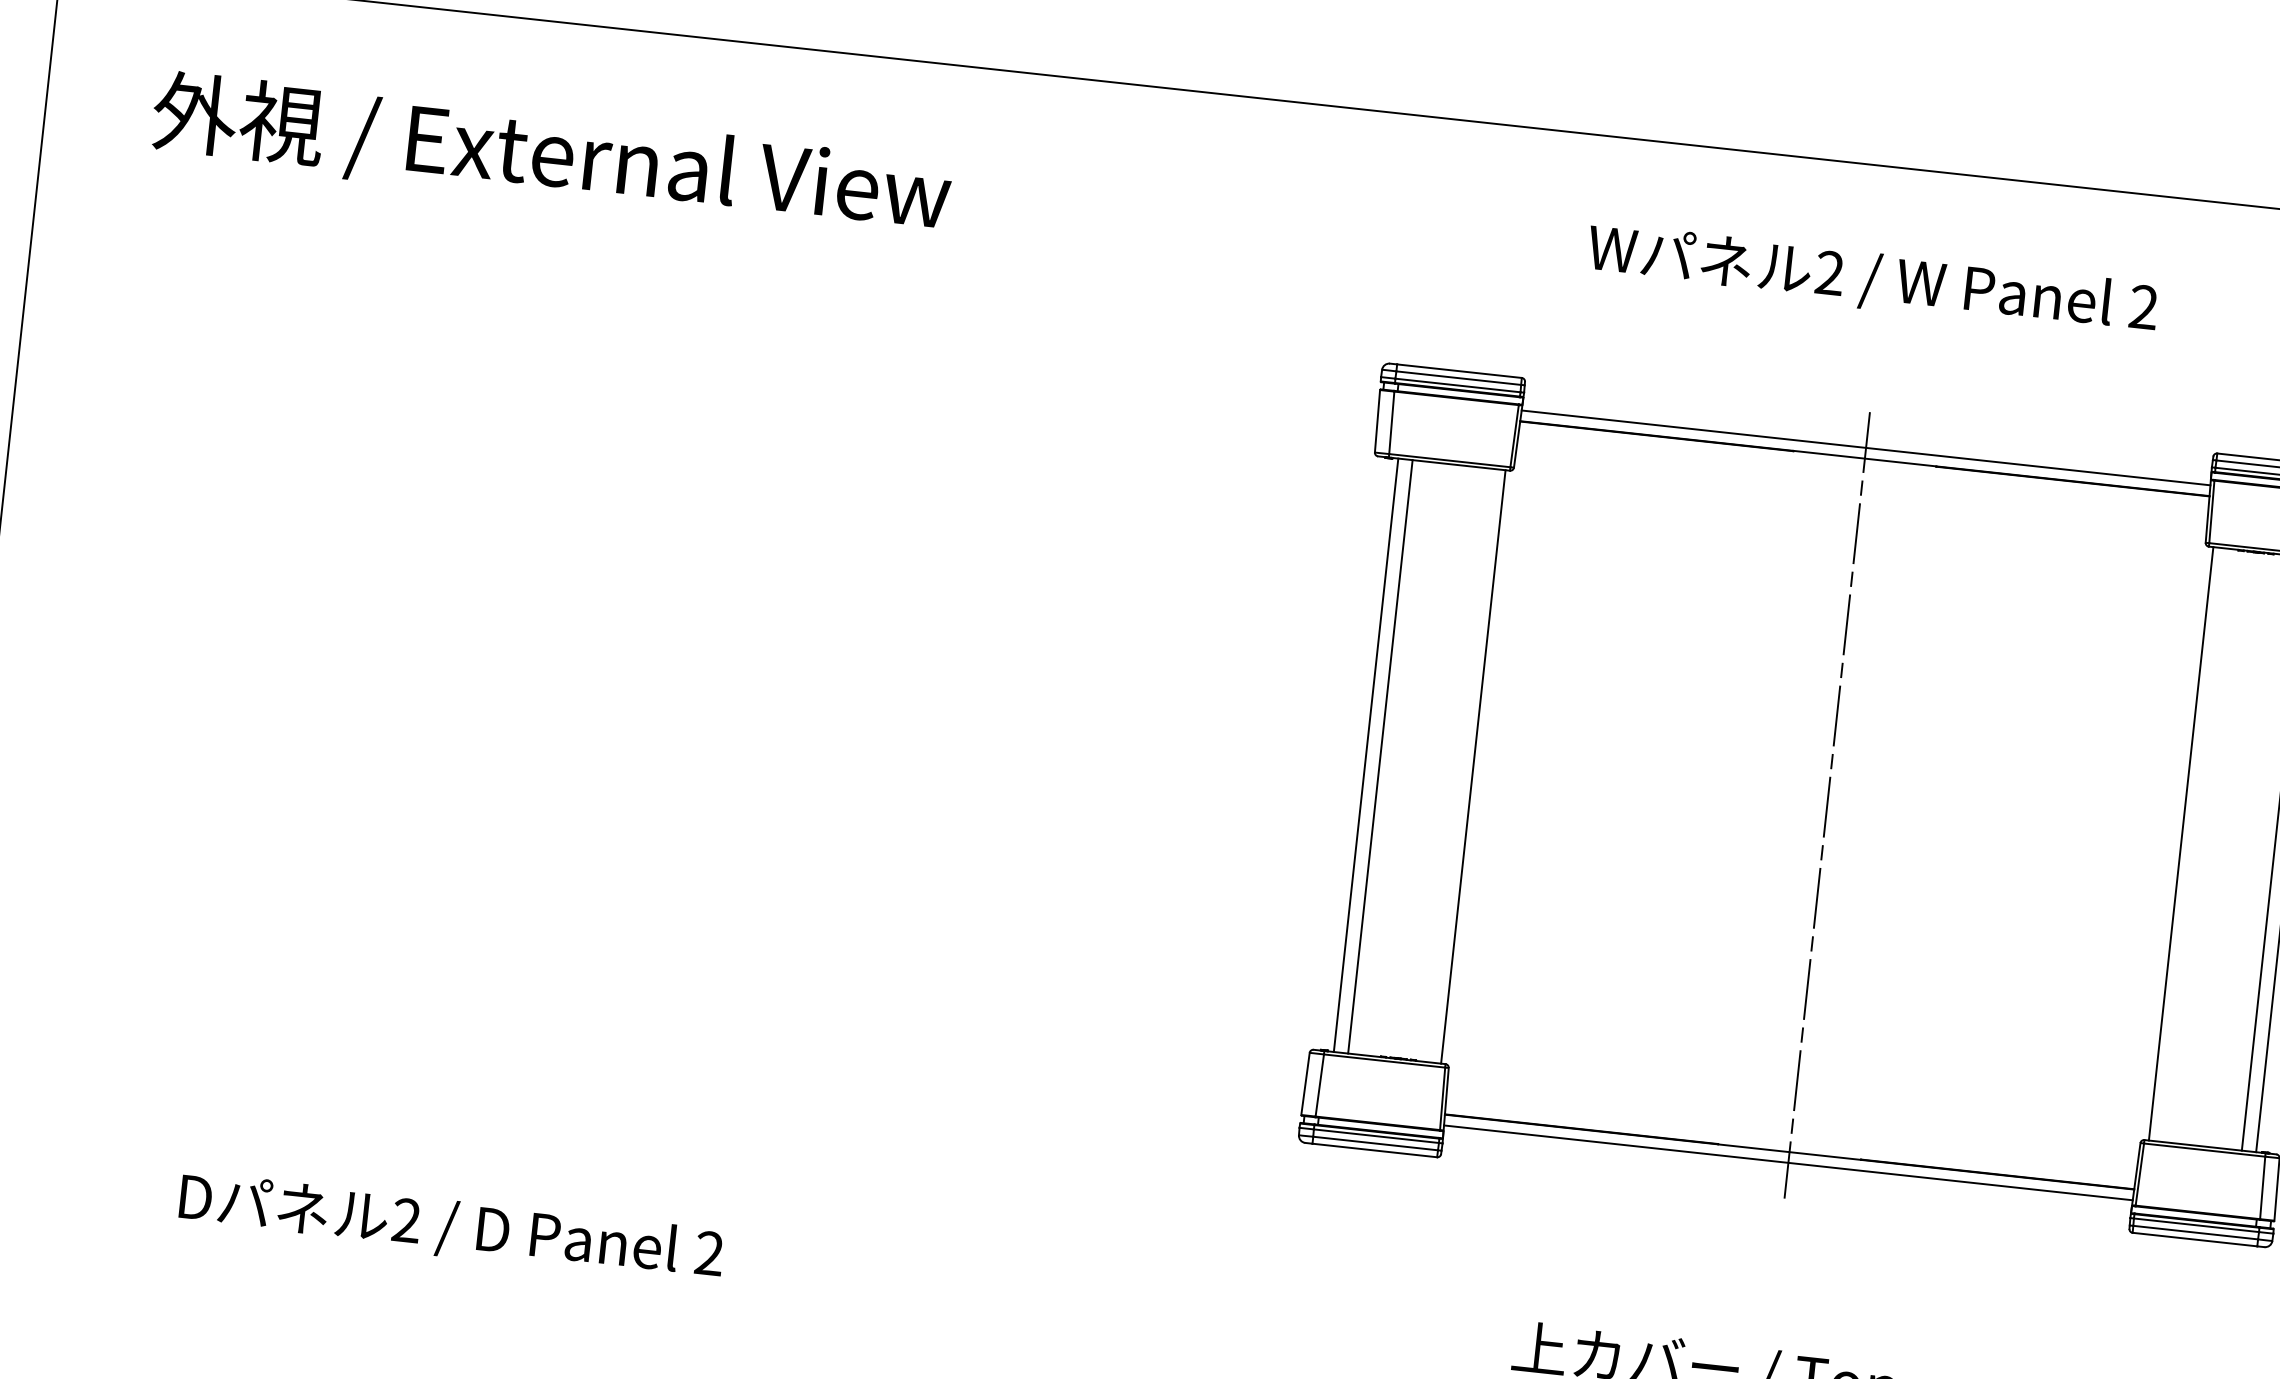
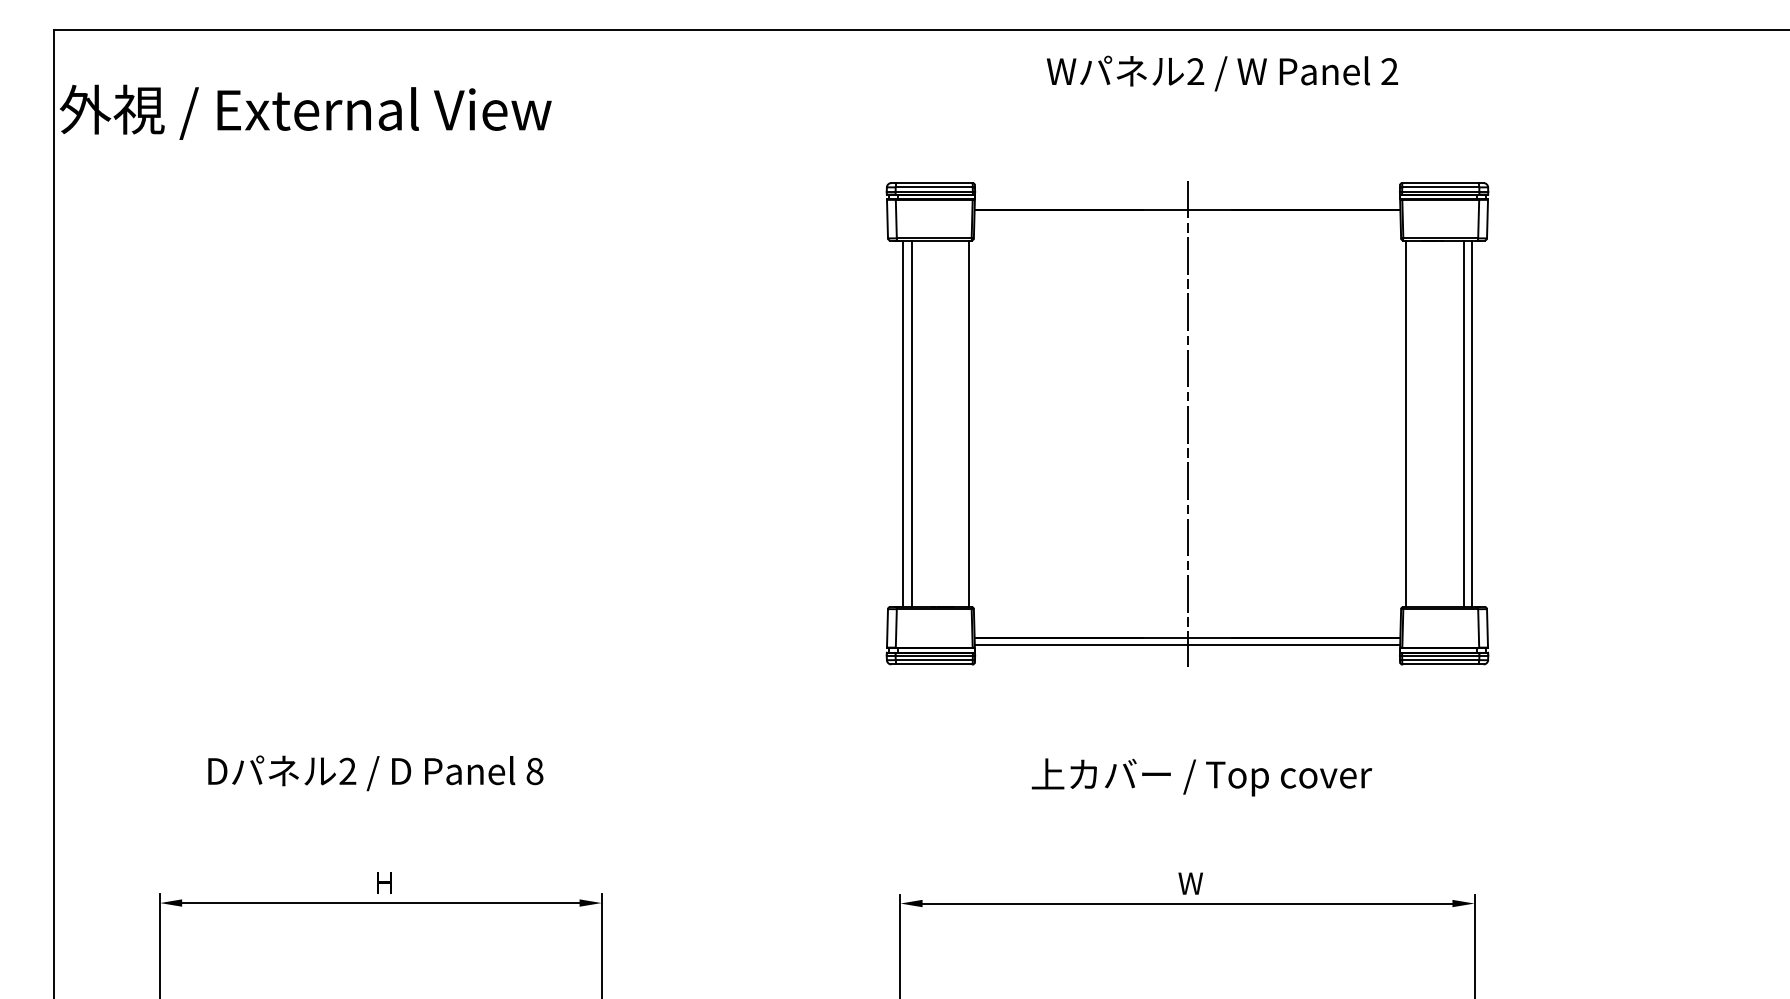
text: (551, 155) -> (305, 111), moved
text: (1871, 280) -> (1221, 73), moved
line: (1866, 447) -> (1187, 202), removed
text: (708, 1253) -> (534, 771), 2 -> 8

